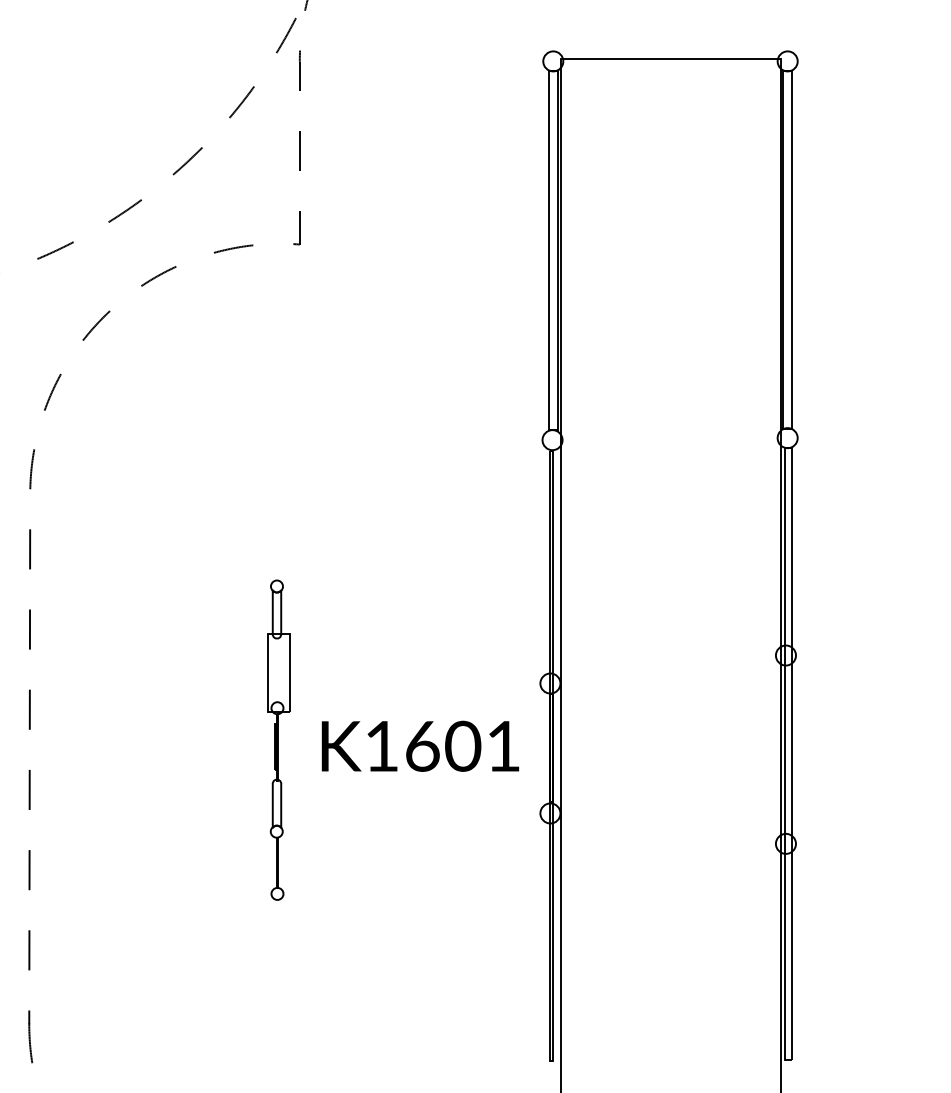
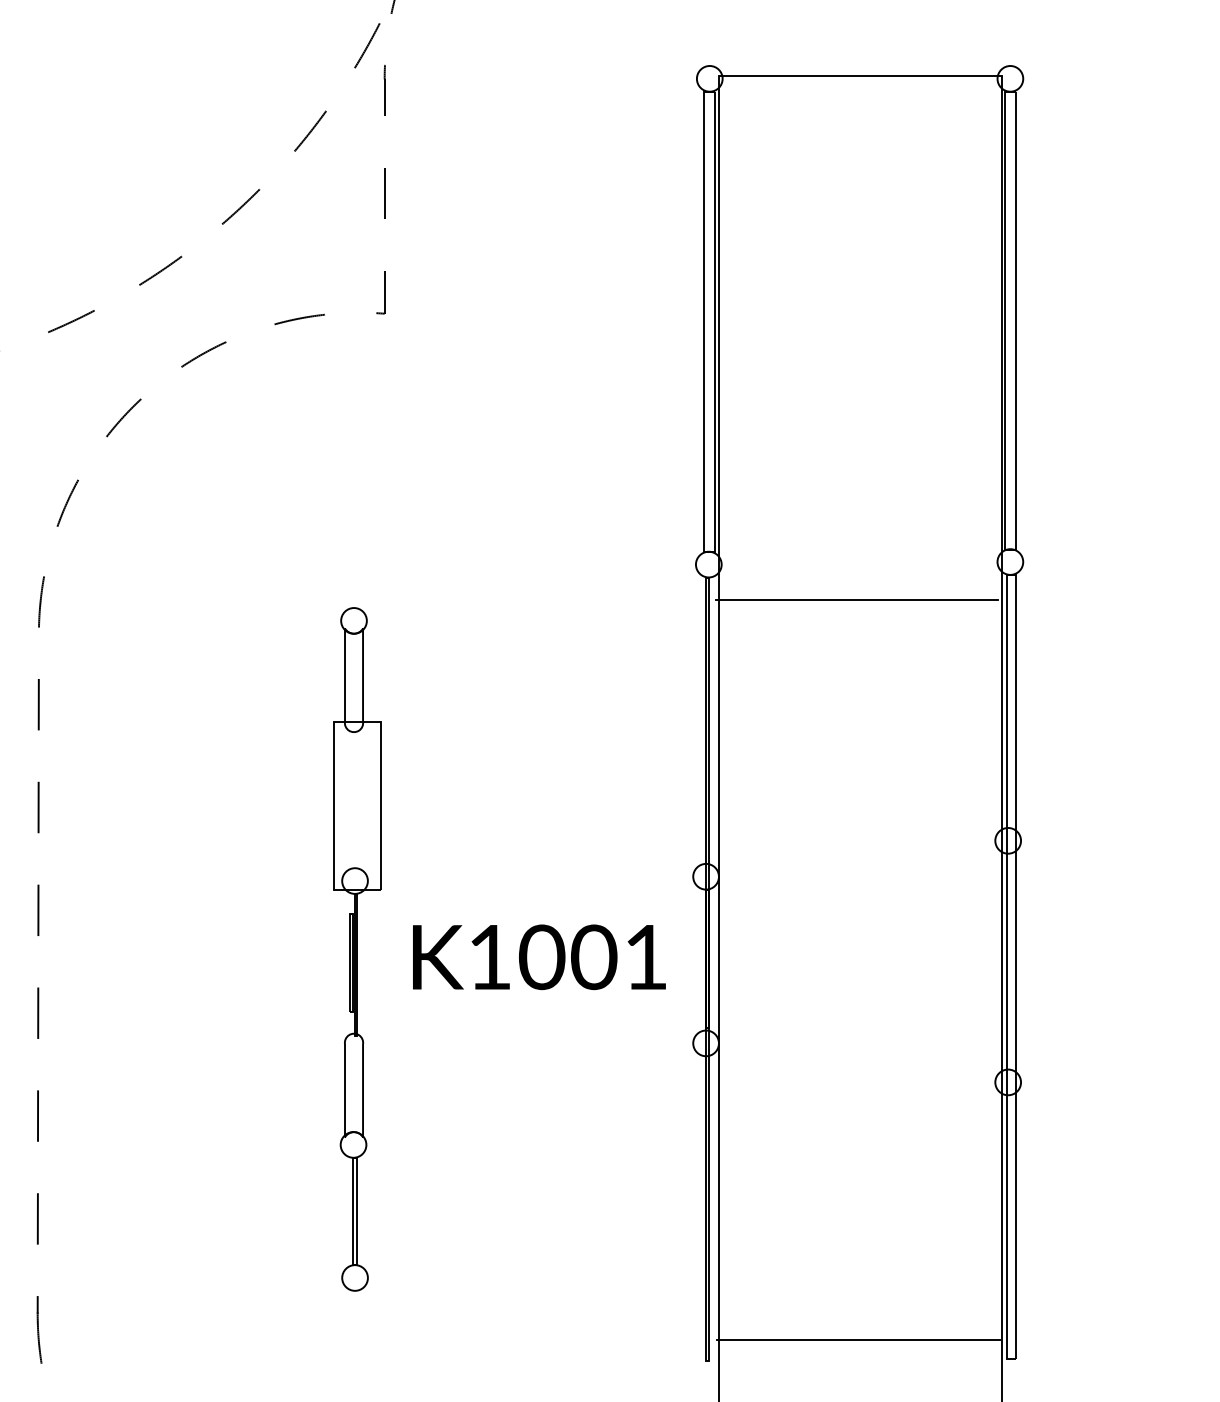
line: (668, 468) -> (857, 600), added
part: (278, 740) -> (357, 949), size x1.67
text: (422, 745) -> (541, 956), K1601 -> K1001
line: (669, 1045) -> (858, 1340), added

